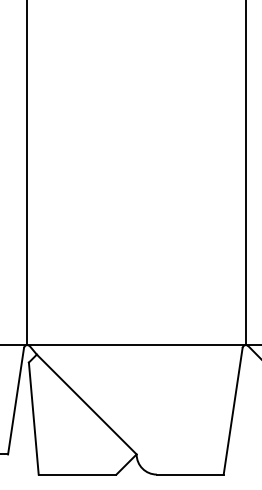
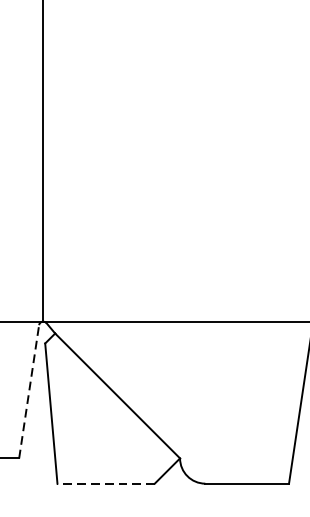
line: (16, 401) -> (29, 392), solid -> dashed
line: (77, 474) -> (106, 483), solid -> dashed

